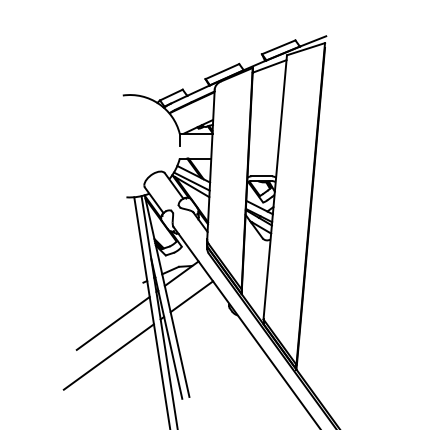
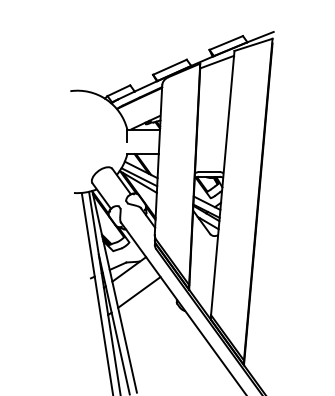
line: (112, 322) -> (60, 318), removed
line: (108, 356) -> (56, 352), removed

